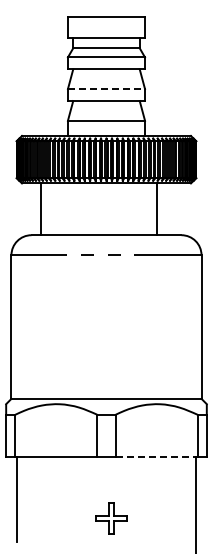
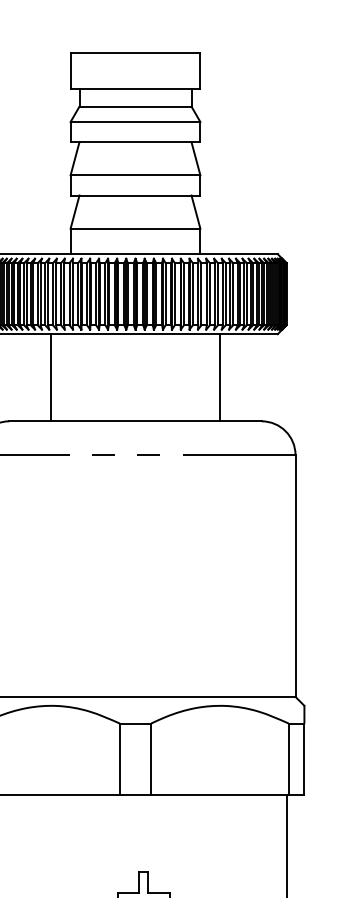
line: (106, 89) -> (135, 176), dashed -> solid
line: (41, 209) -> (51, 378), moved
line: (156, 456) -> (219, 793), dashed -> solid

